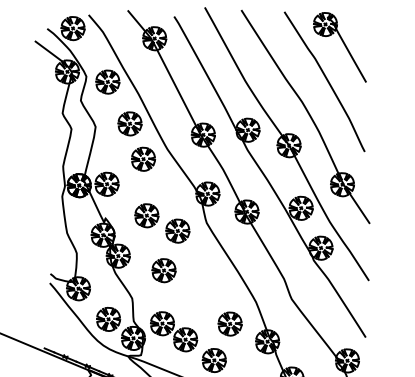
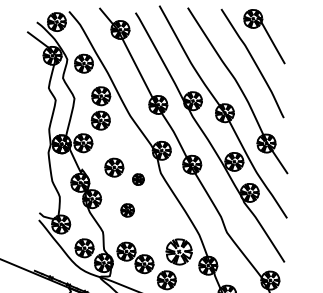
part: (143, 158) -> (100, 120), moved
part: (177, 230) -> (138, 179), size x0.6
part: (163, 270) -> (127, 210), size x0.7
part: (229, 323) -> (178, 251), size x1.4

